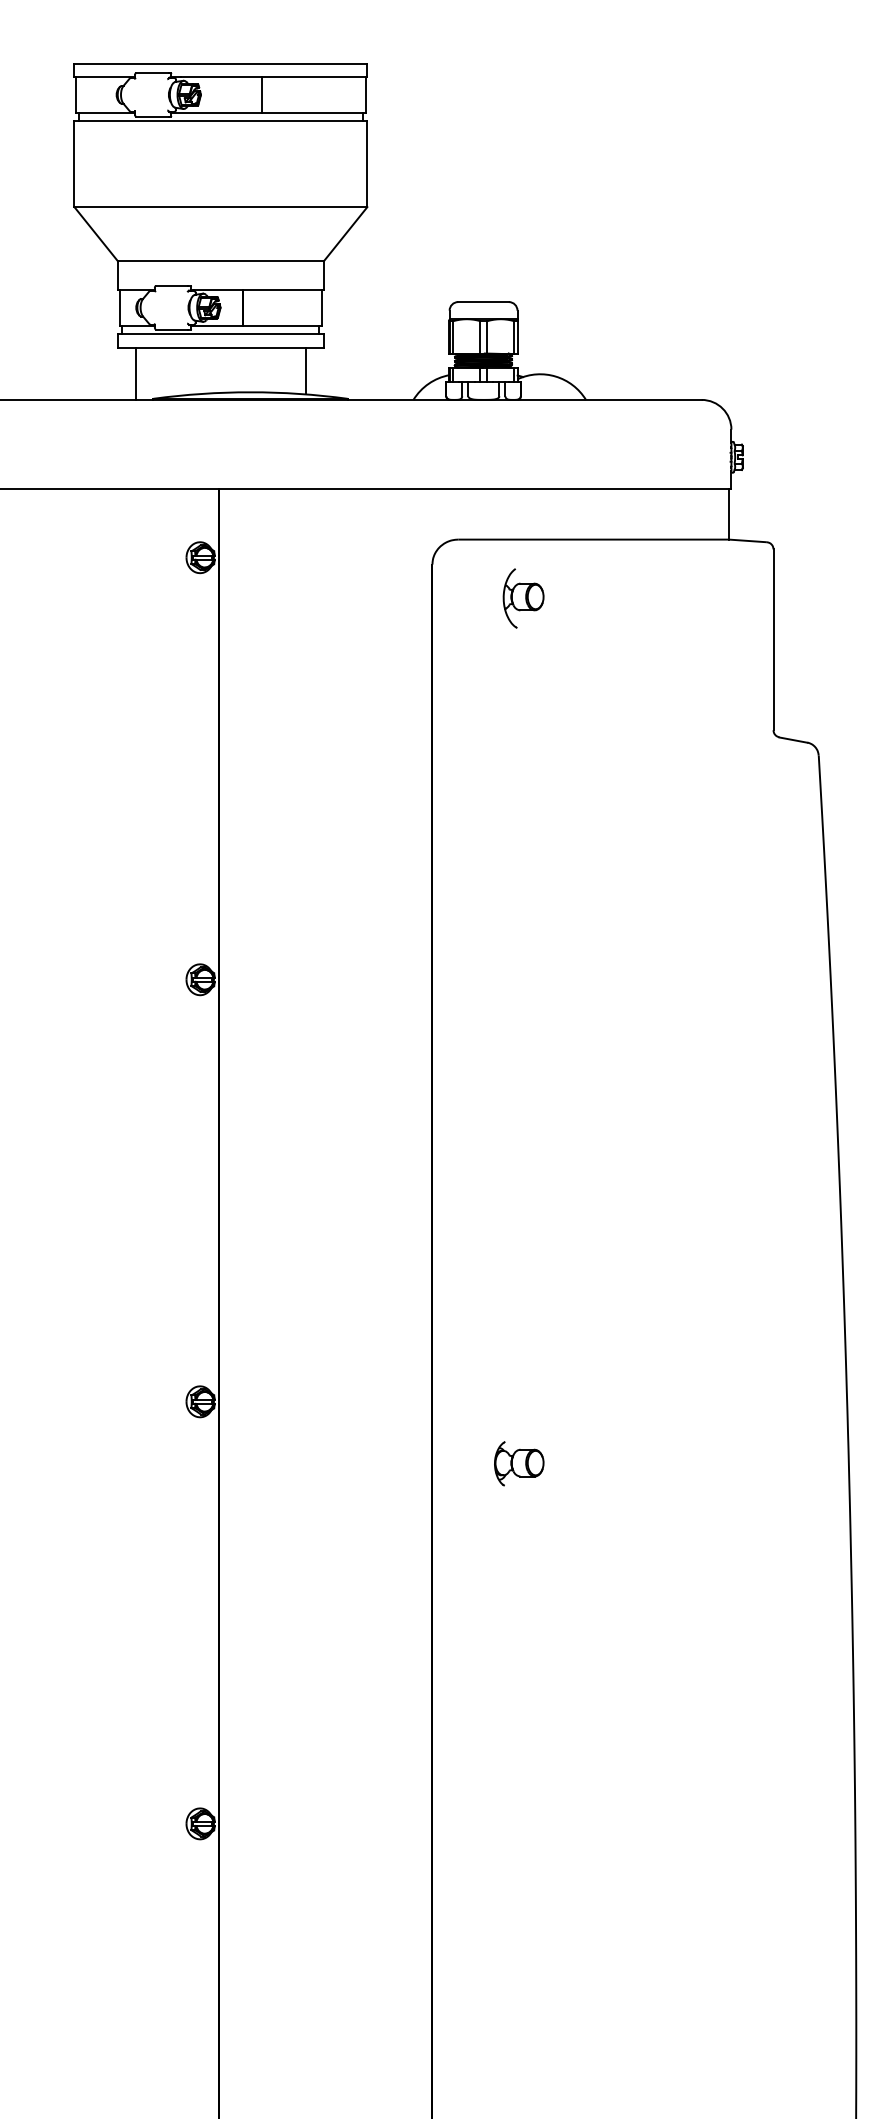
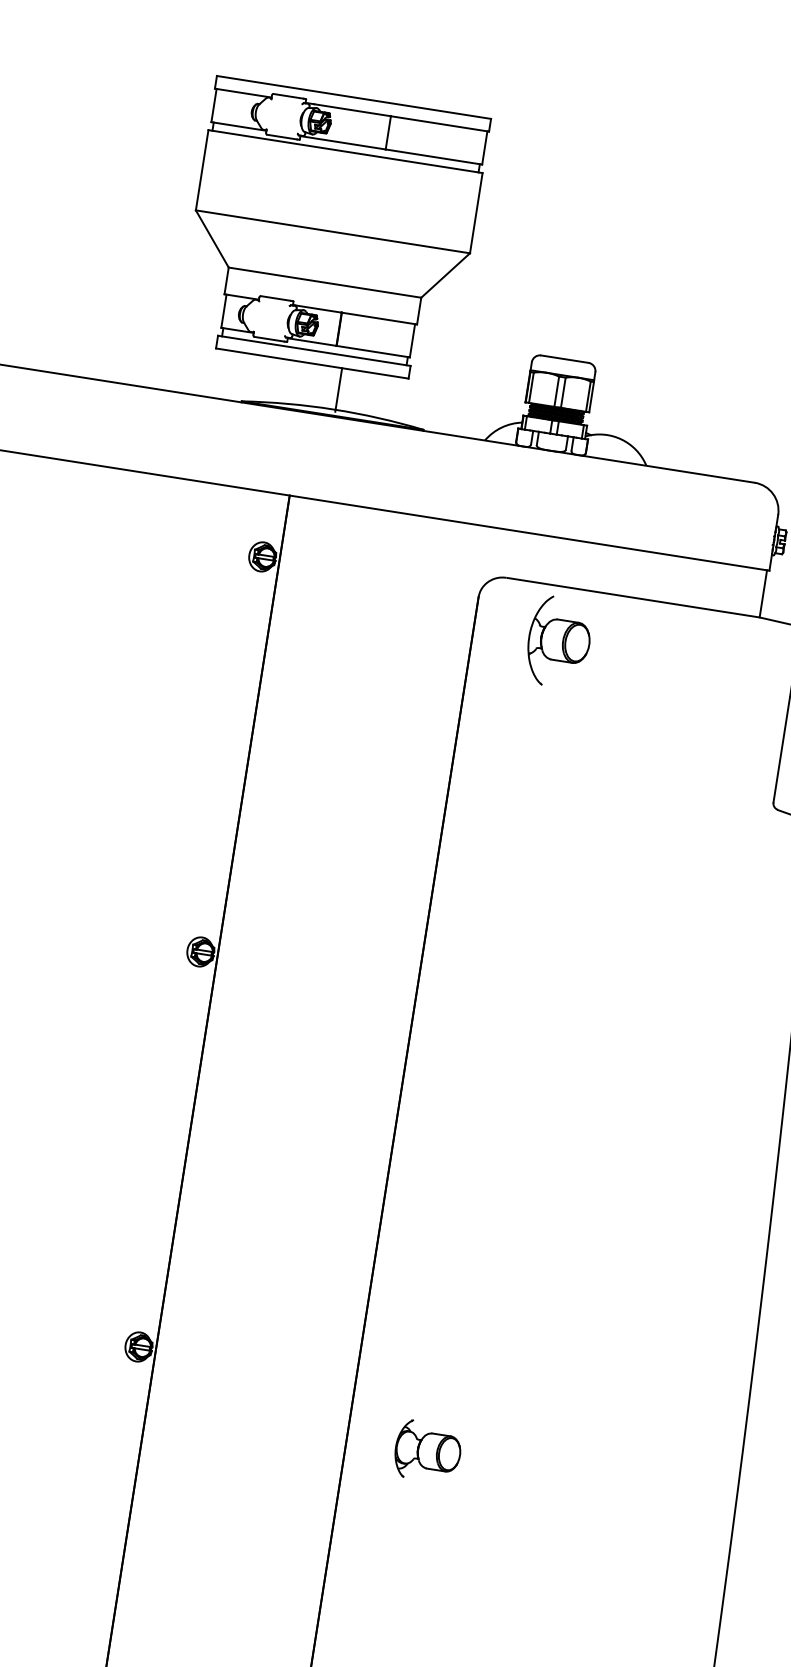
line: (305, 370) -> (338, 389), moved
line: (136, 373) -> (229, 375), removed
part: (523, 598) -> (558, 642), size x1.6
part: (519, 1463) -> (428, 1451), size x1.4

